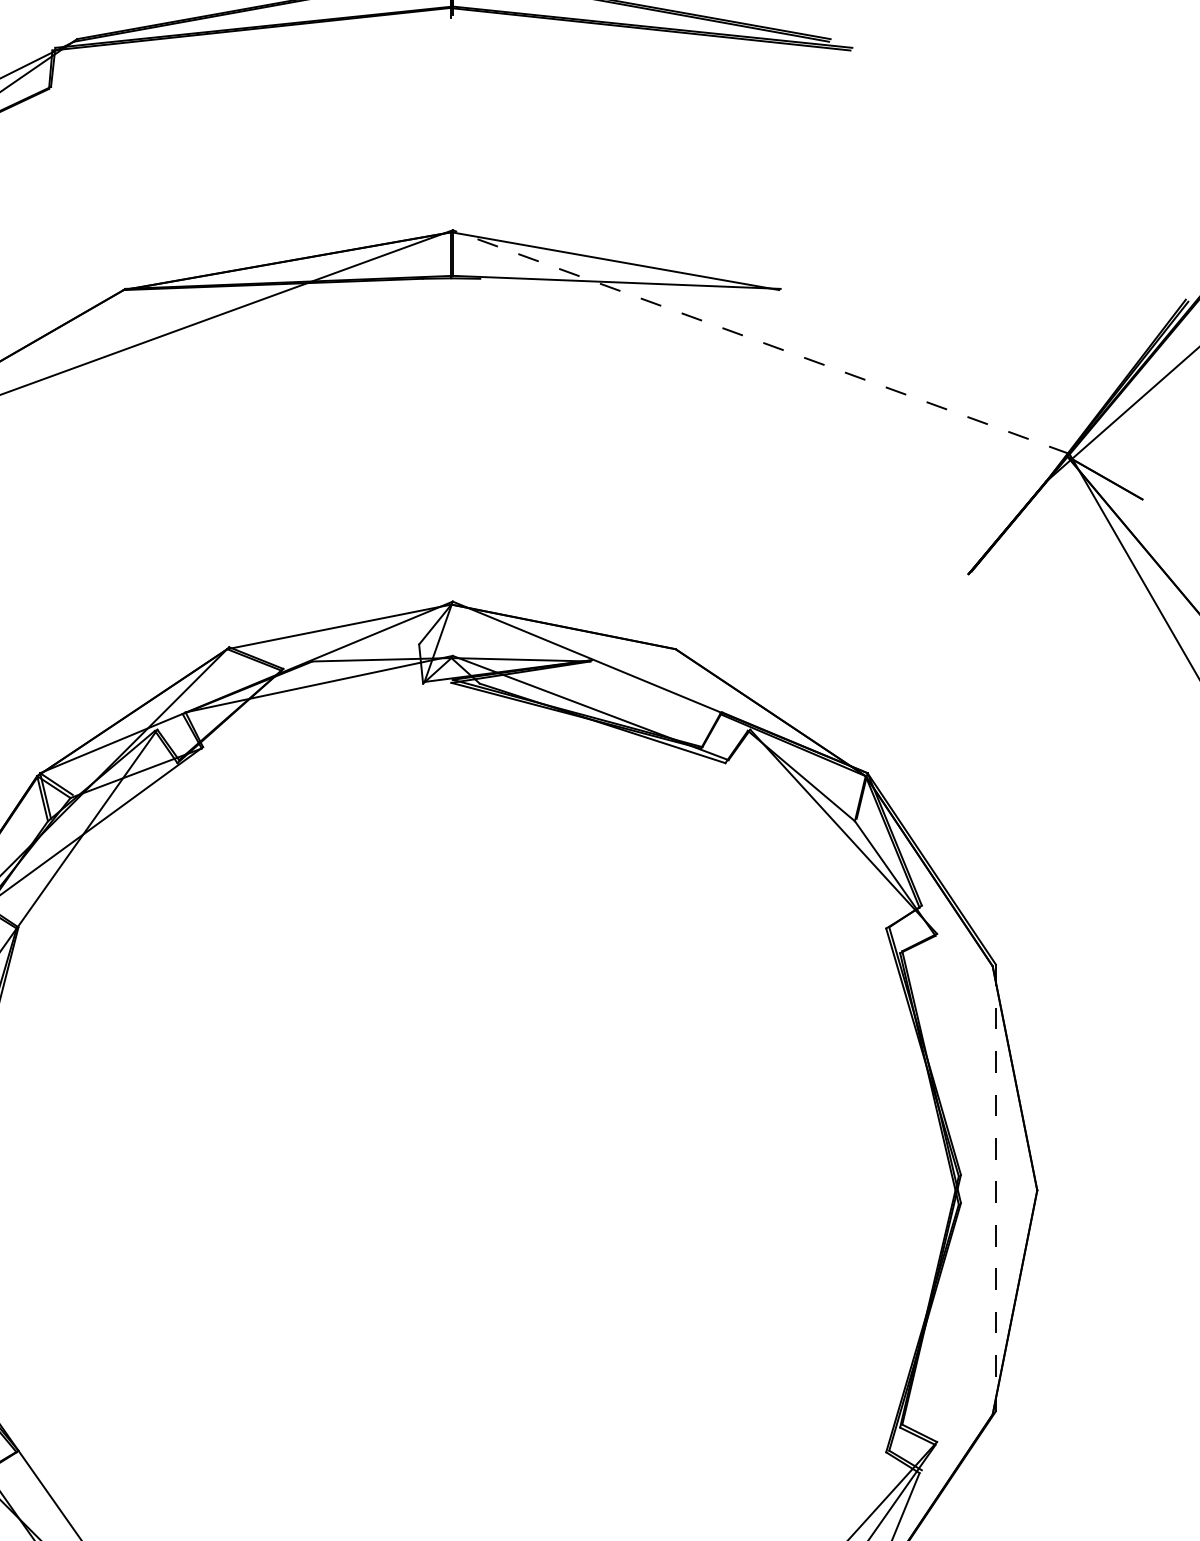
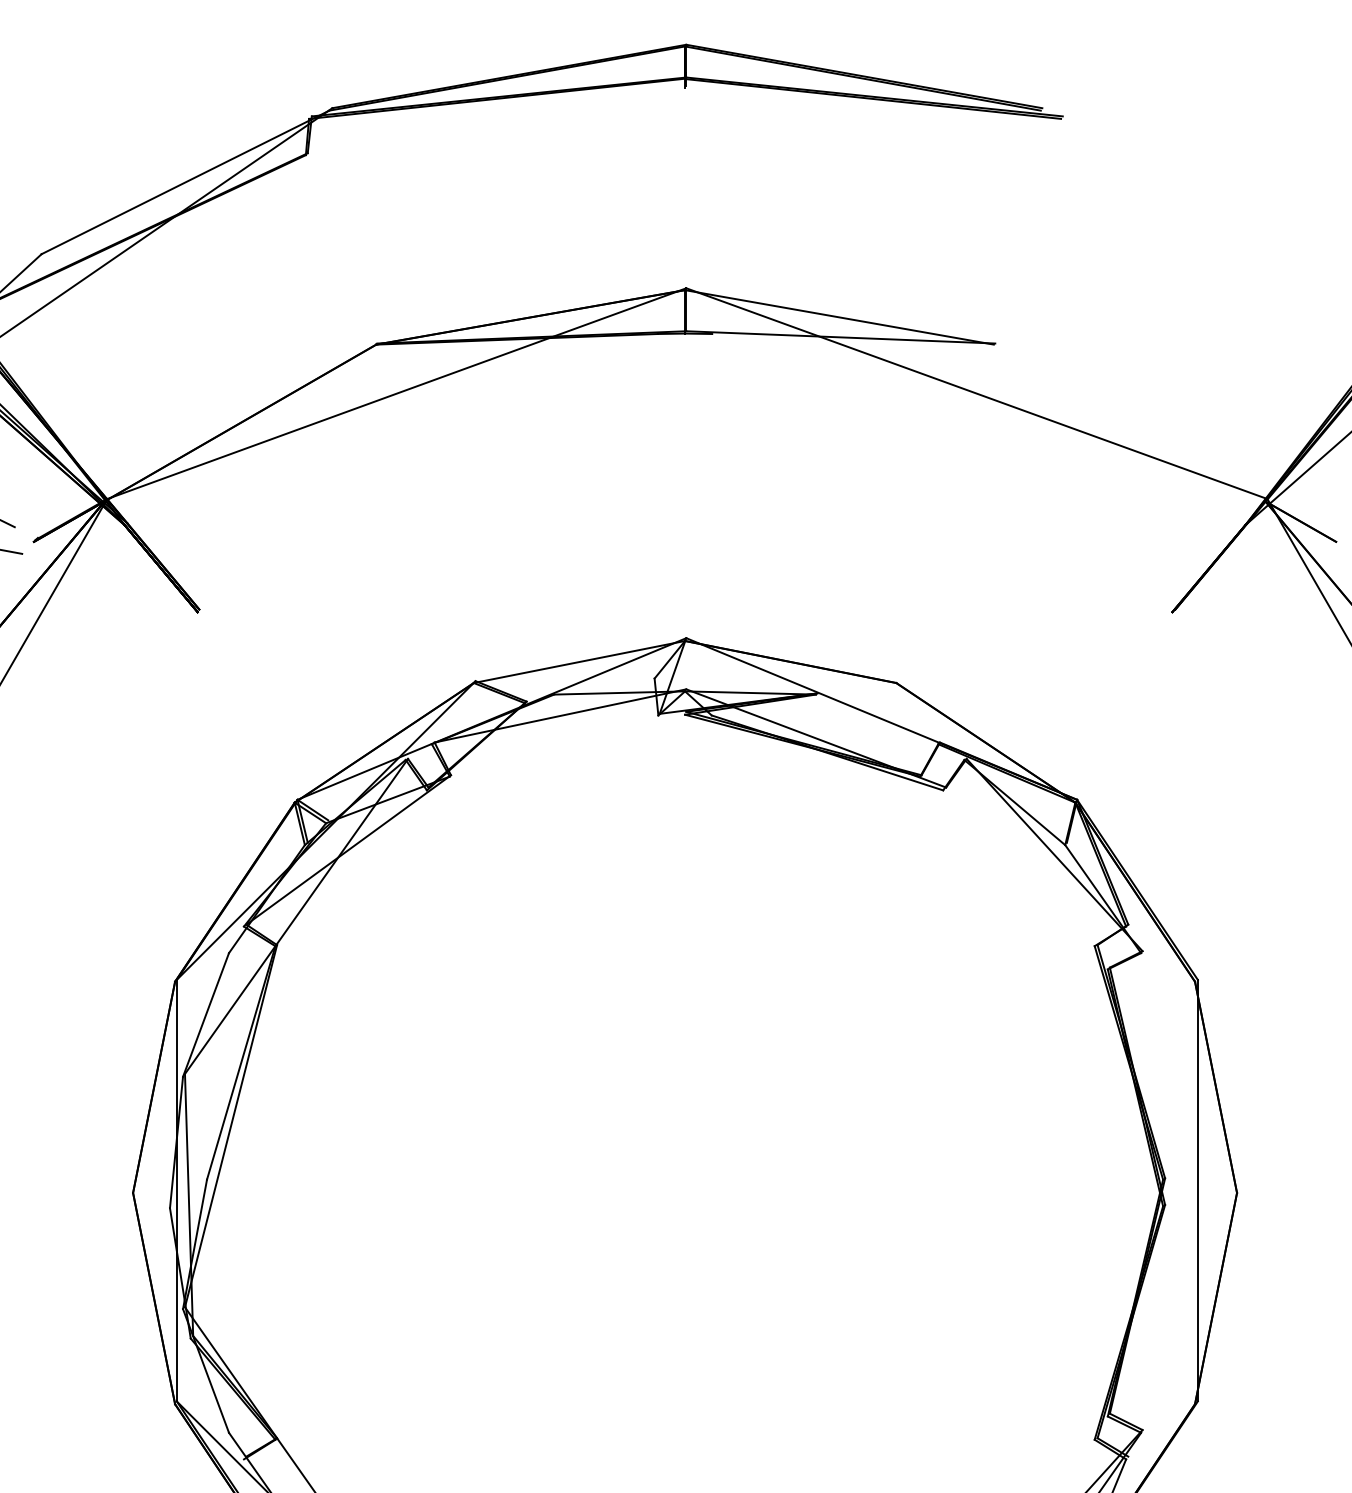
line: (760, 341) -> (976, 393), dashed -> solid
line: (995, 1187) -> (1197, 1190), dashed -> solid

